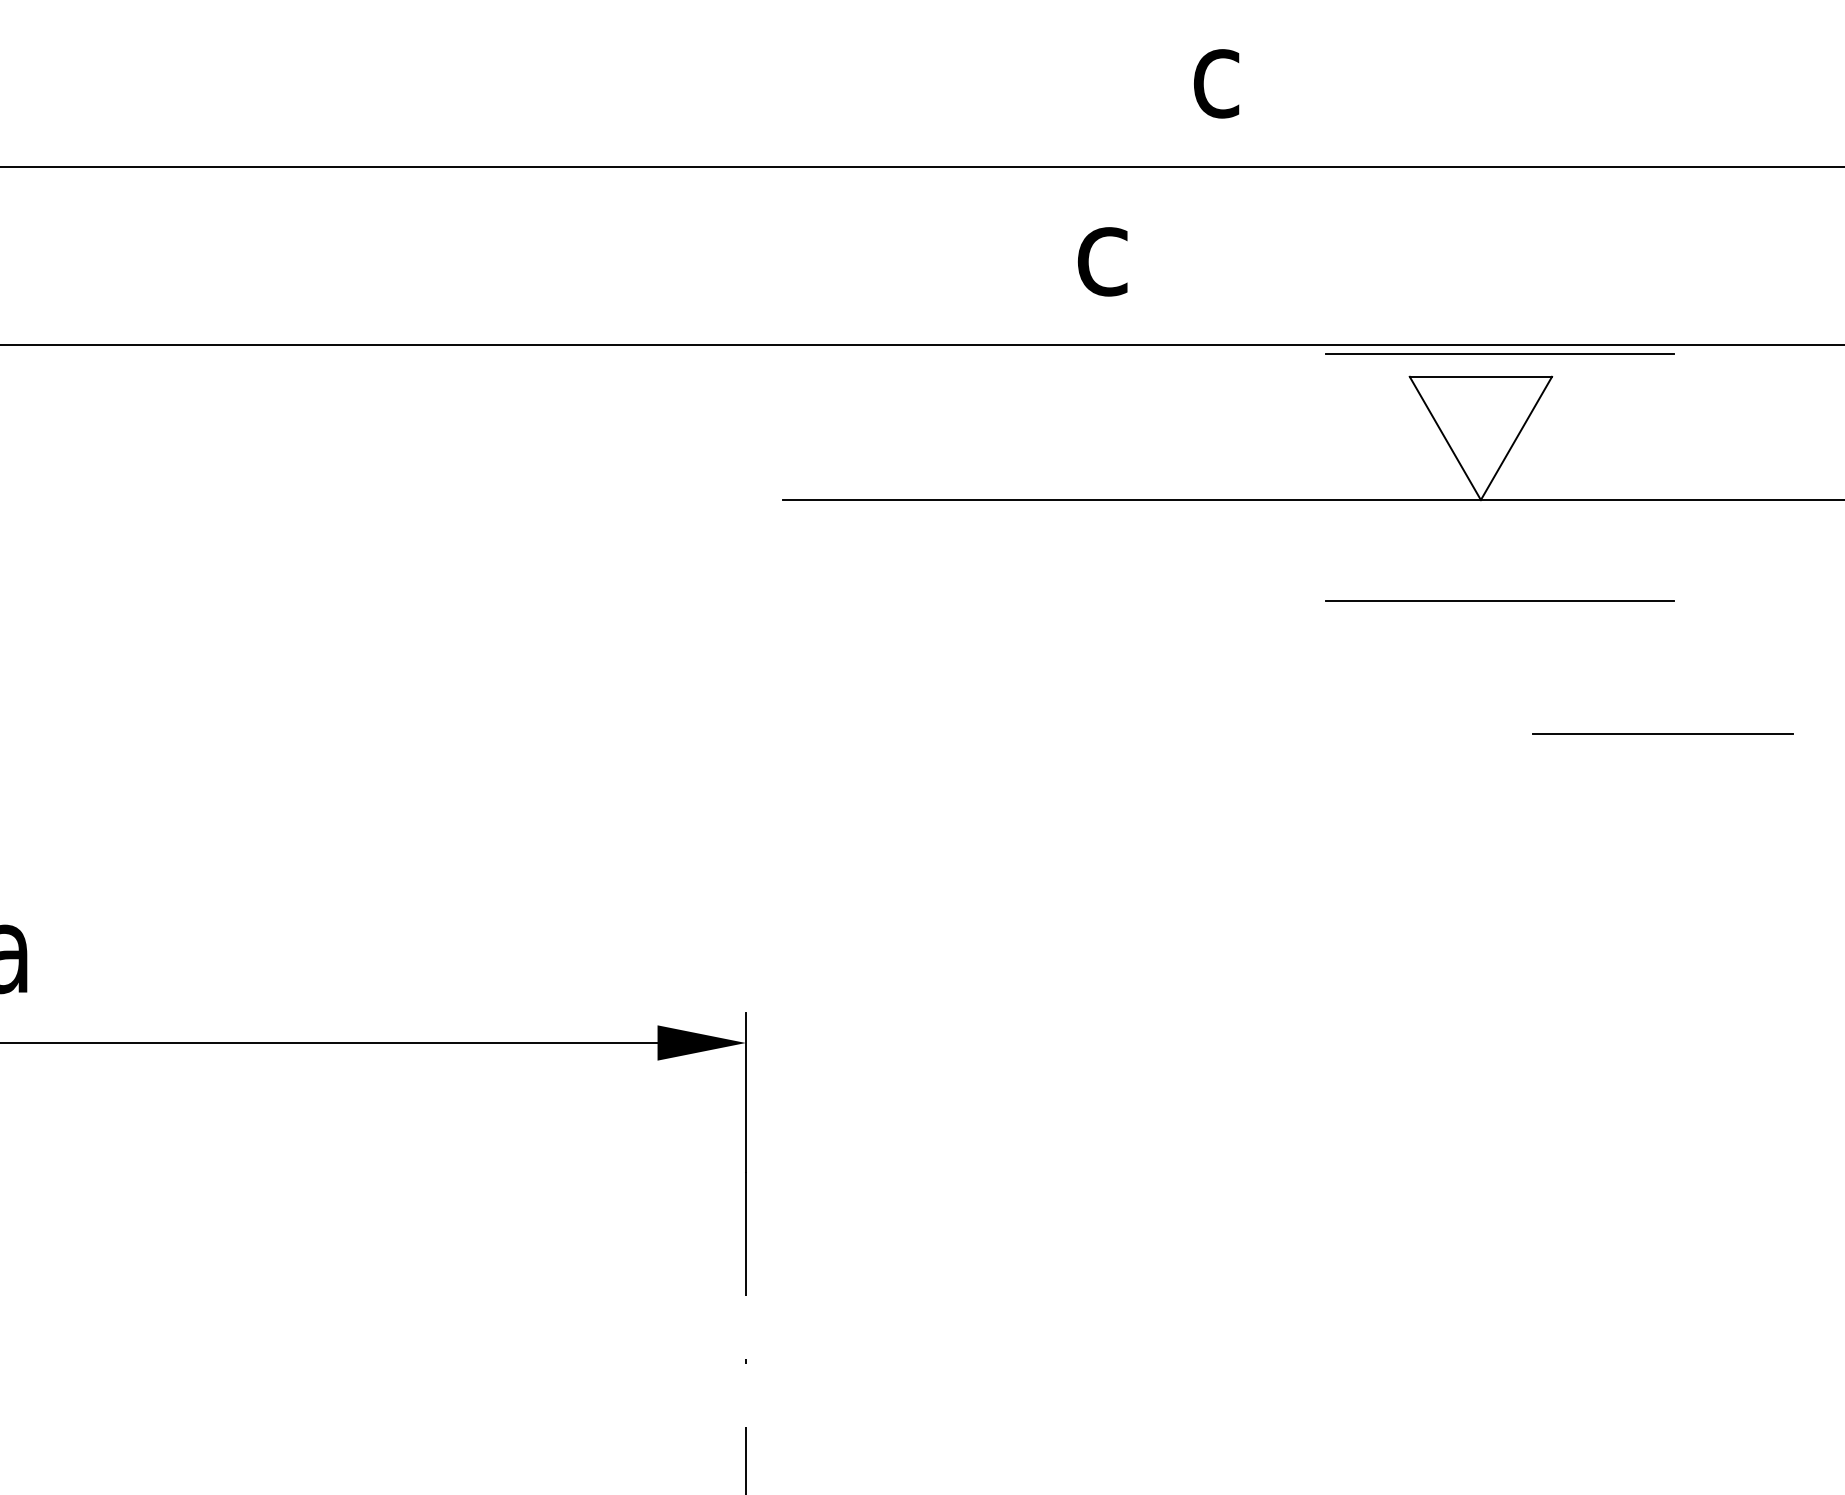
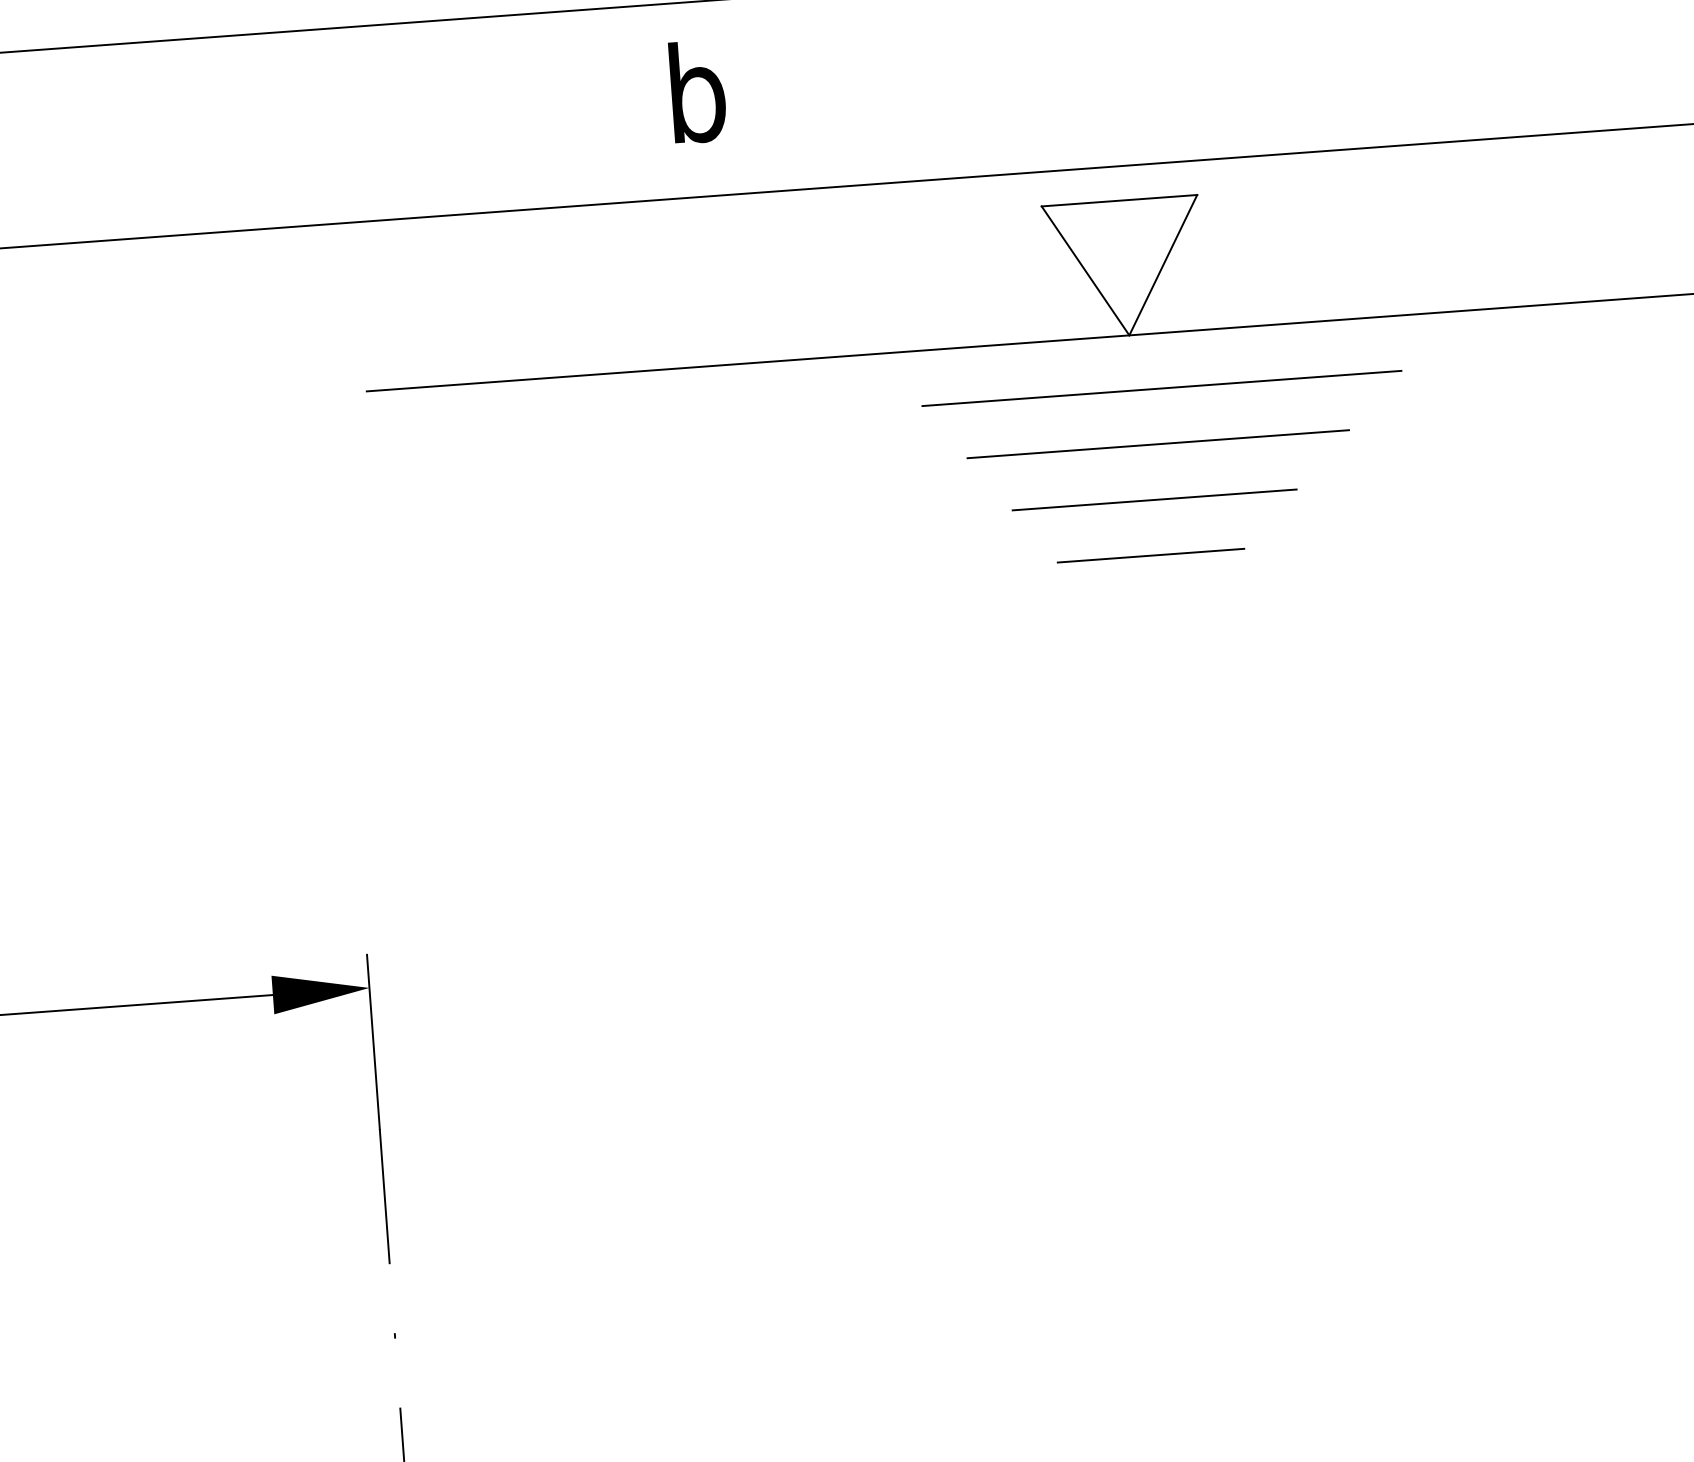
text: (1103, 249) -> (696, 91), c -> b
line: (1499, 353) -> (1137, 173), removed
line: (1506, 550) -> (1161, 388), added
line: (1485, 701) -> (1150, 555), added
line: (1662, 733) -> (1154, 498), moved

